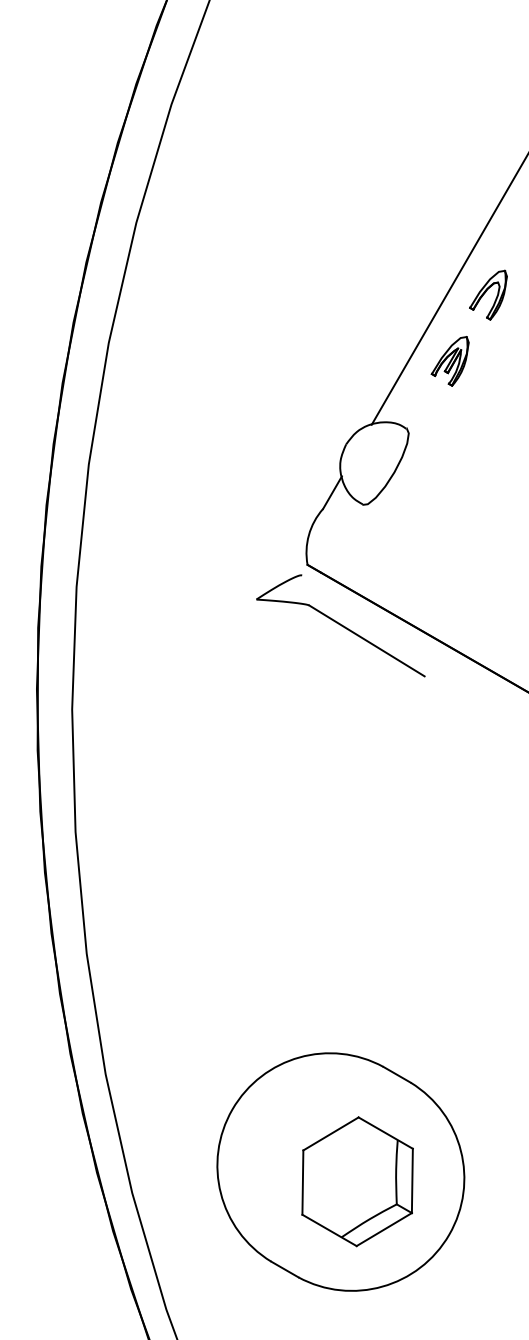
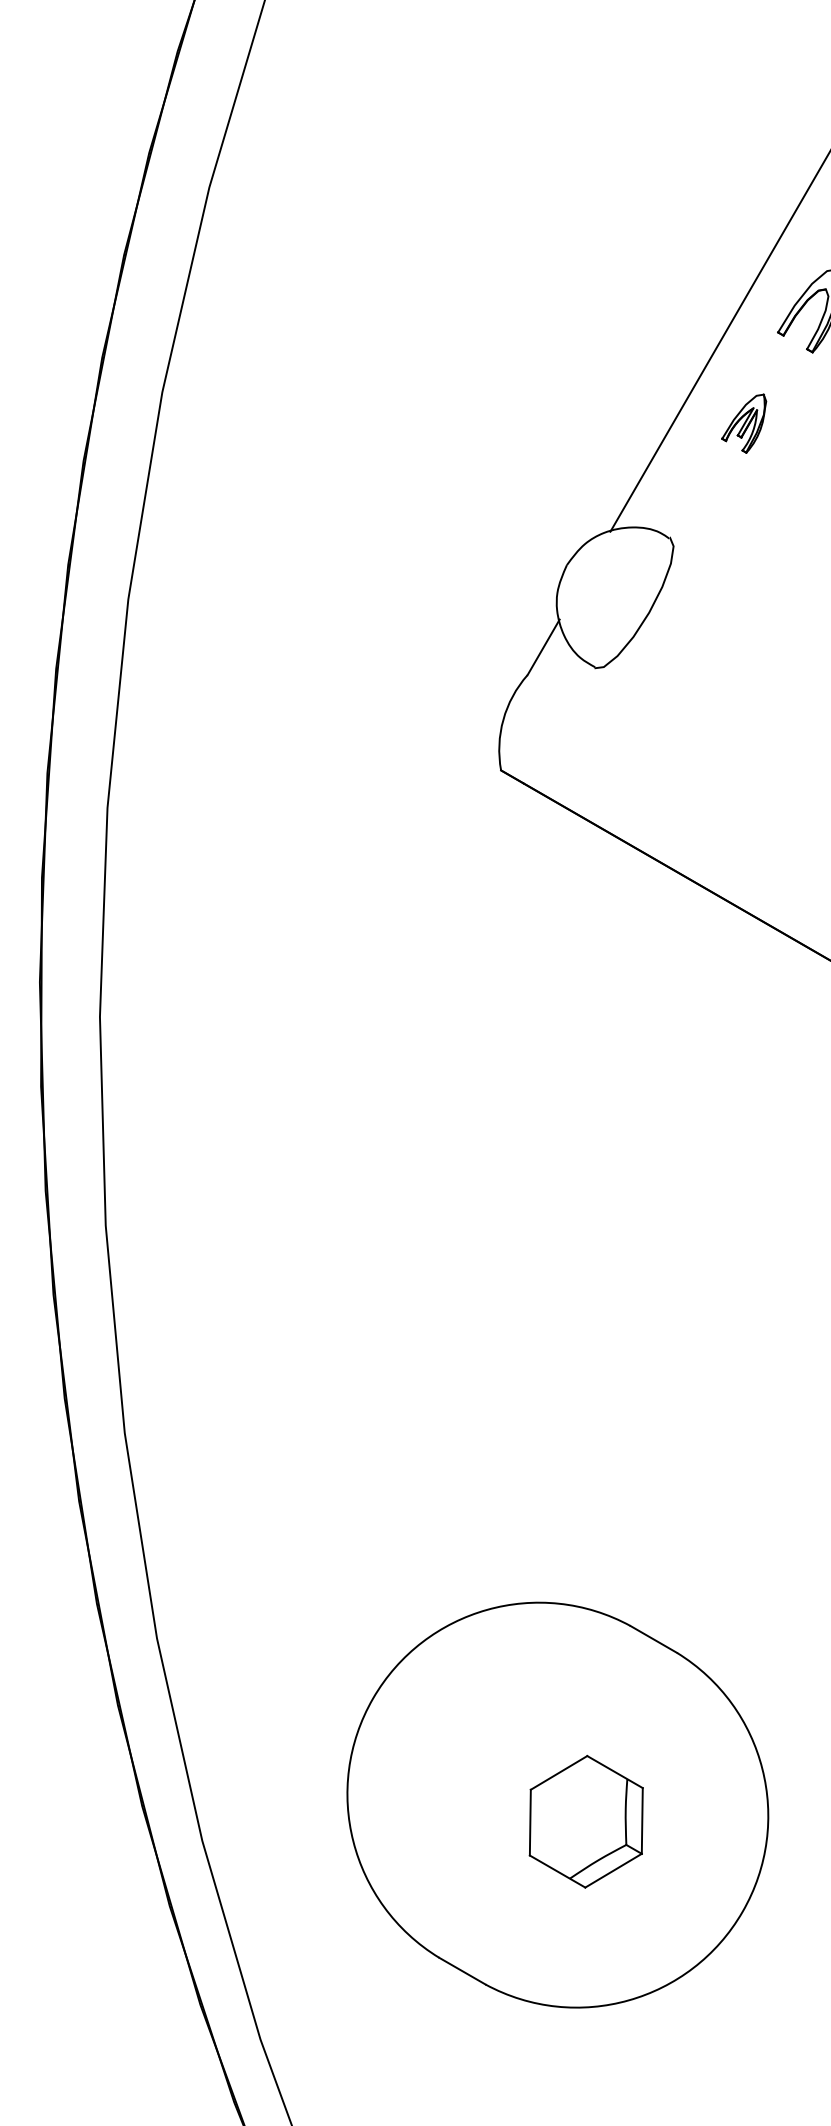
part: (449, 361) -> (742, 423), size x0.7
part: (340, 625) -> (557, 873), removed
part: (357, 1181) -> (586, 1821), size x0.6

